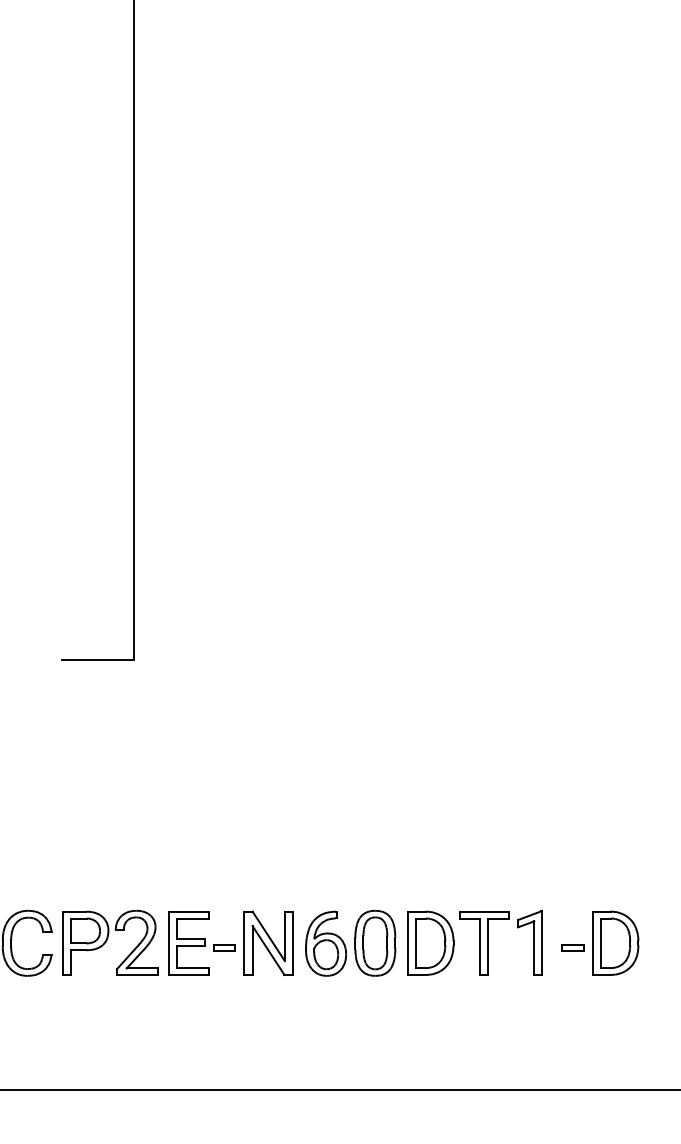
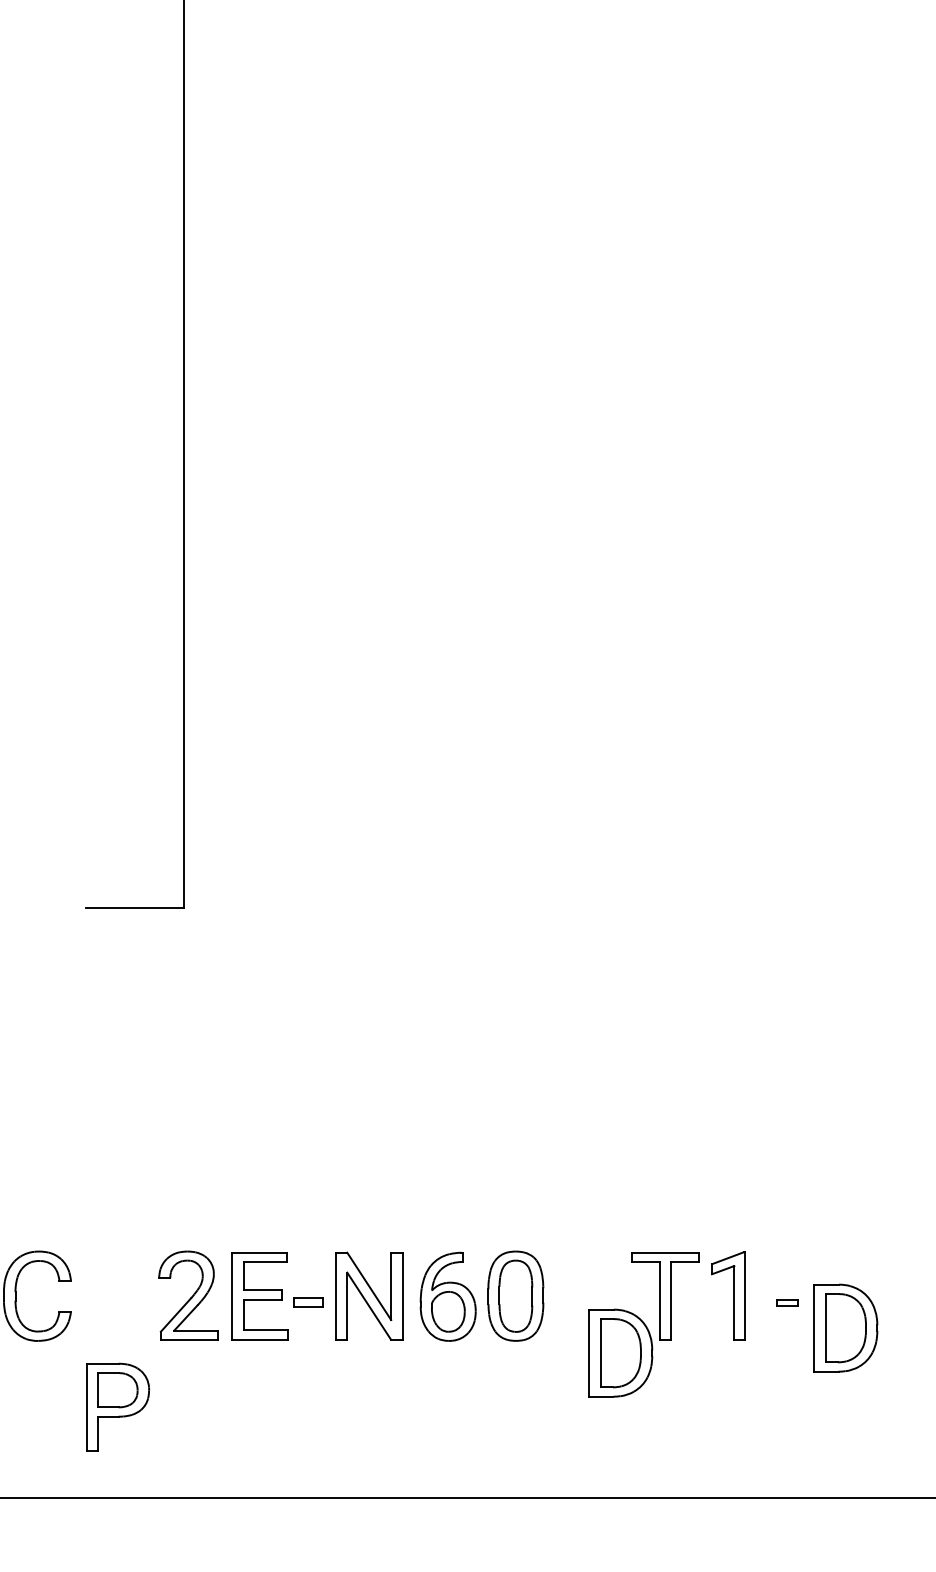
part: (86, 942) -> (118, 1406), moved
part: (430, 942) -> (620, 1352), moved
part: (615, 942) -> (845, 1327), moved
part: (573, 947) -> (787, 1302), size x0.7

